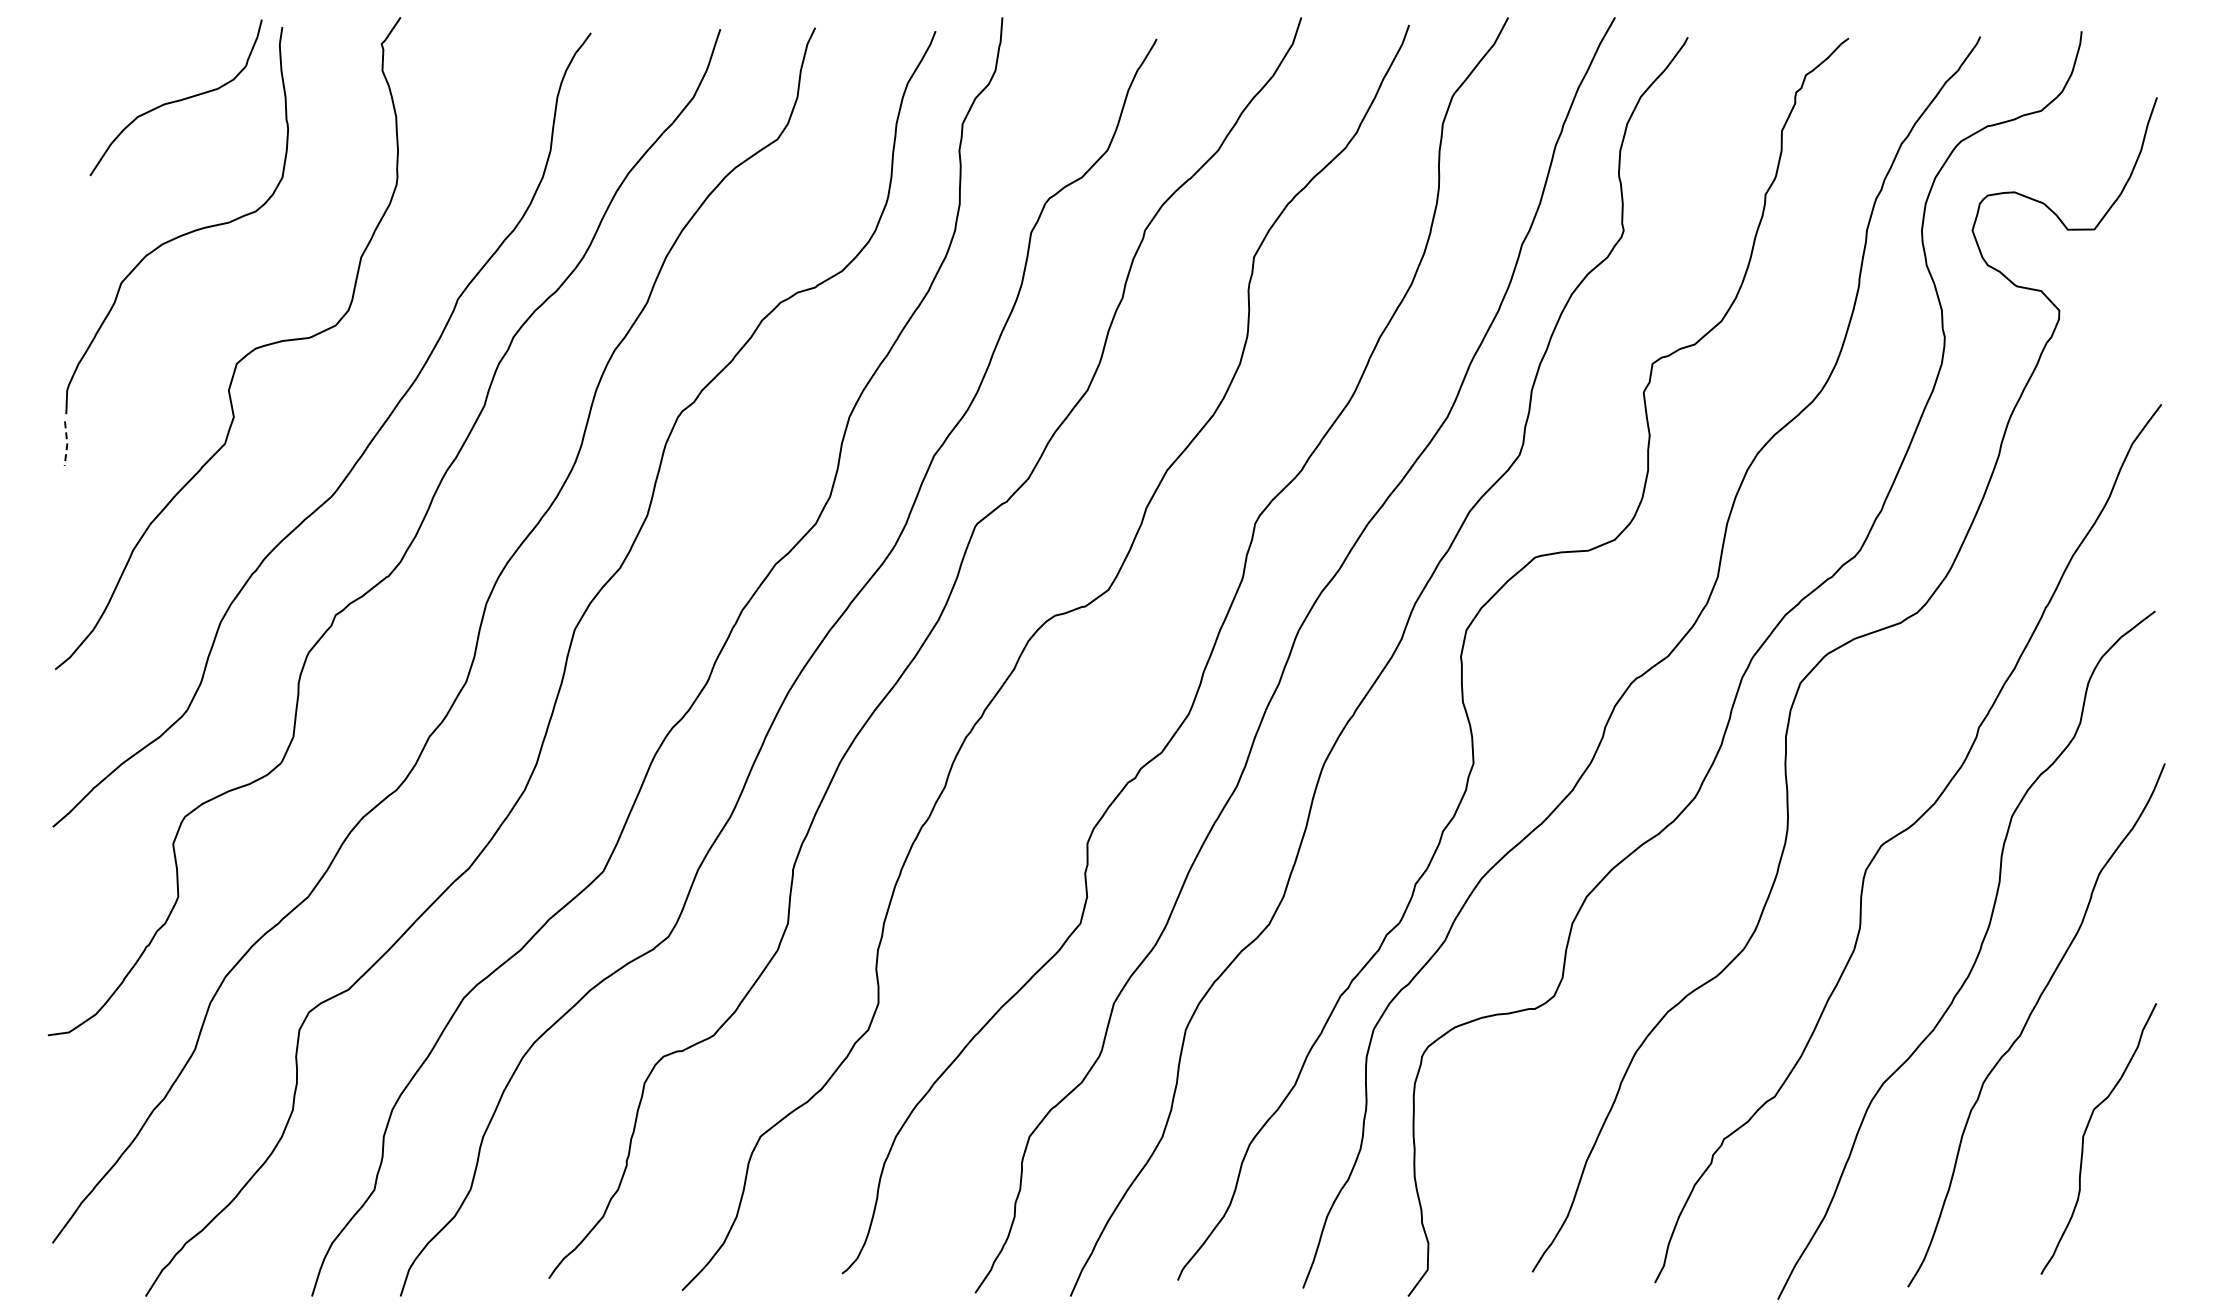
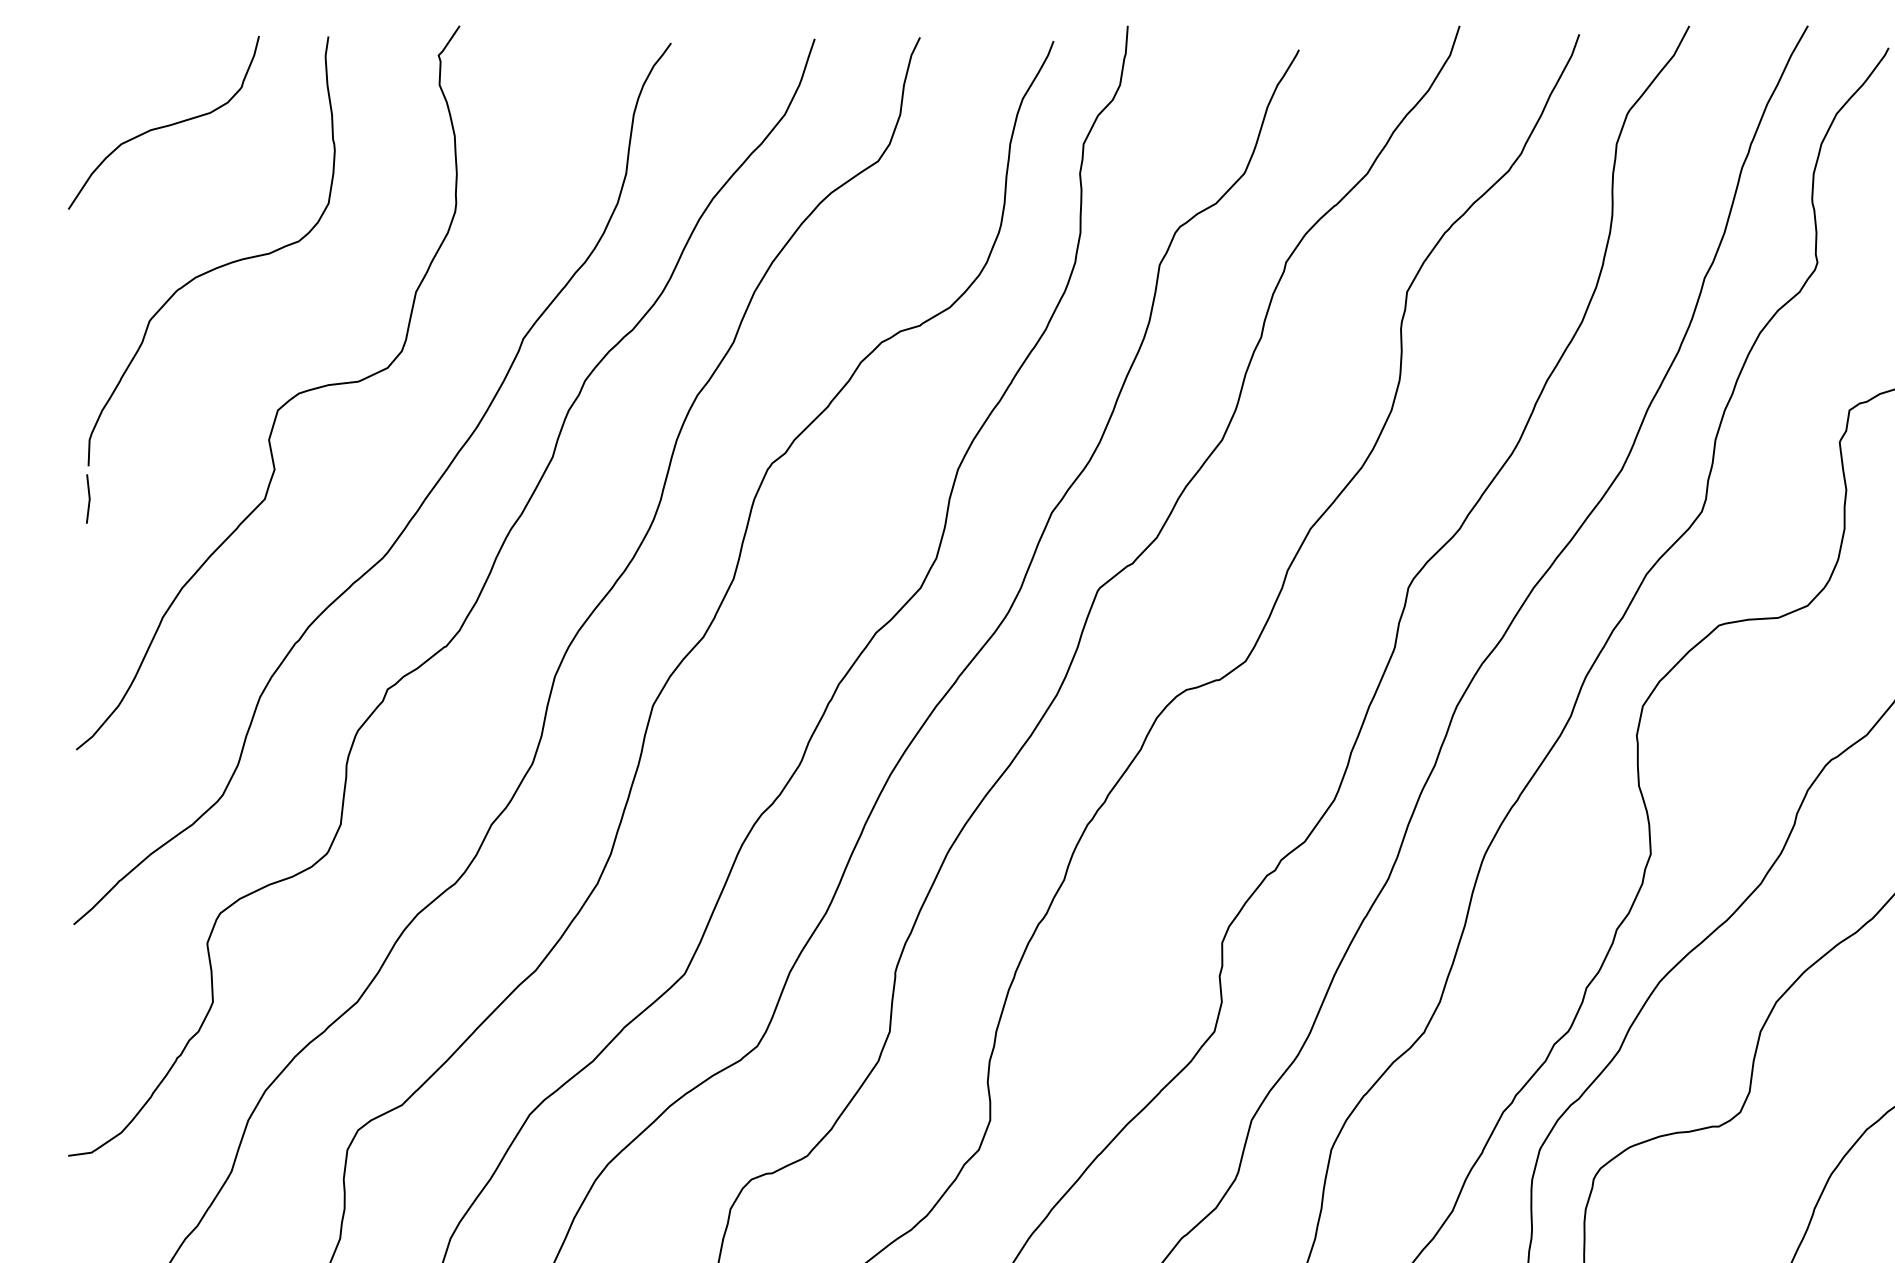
curve: (175, 100) -> (163, 125), moved
line: (67, 443) -> (89, 498), dashed -> solid

